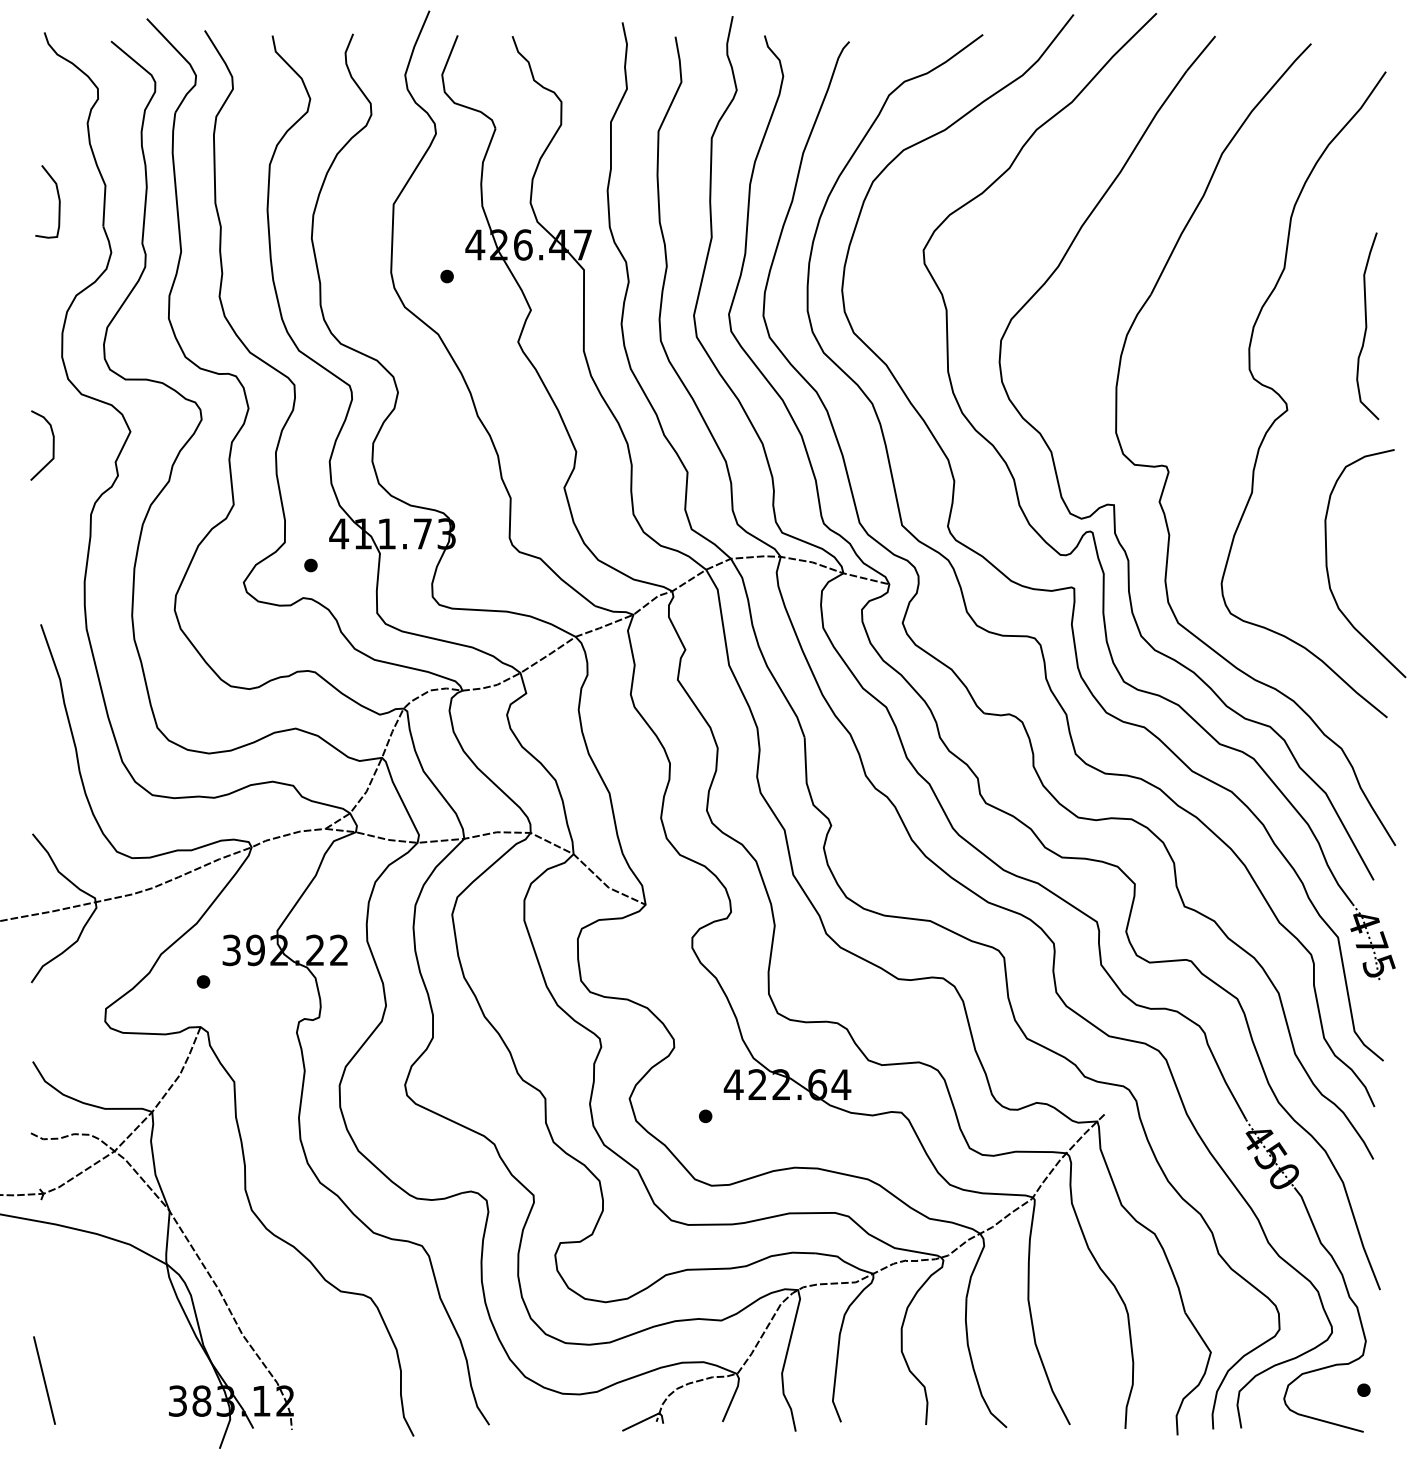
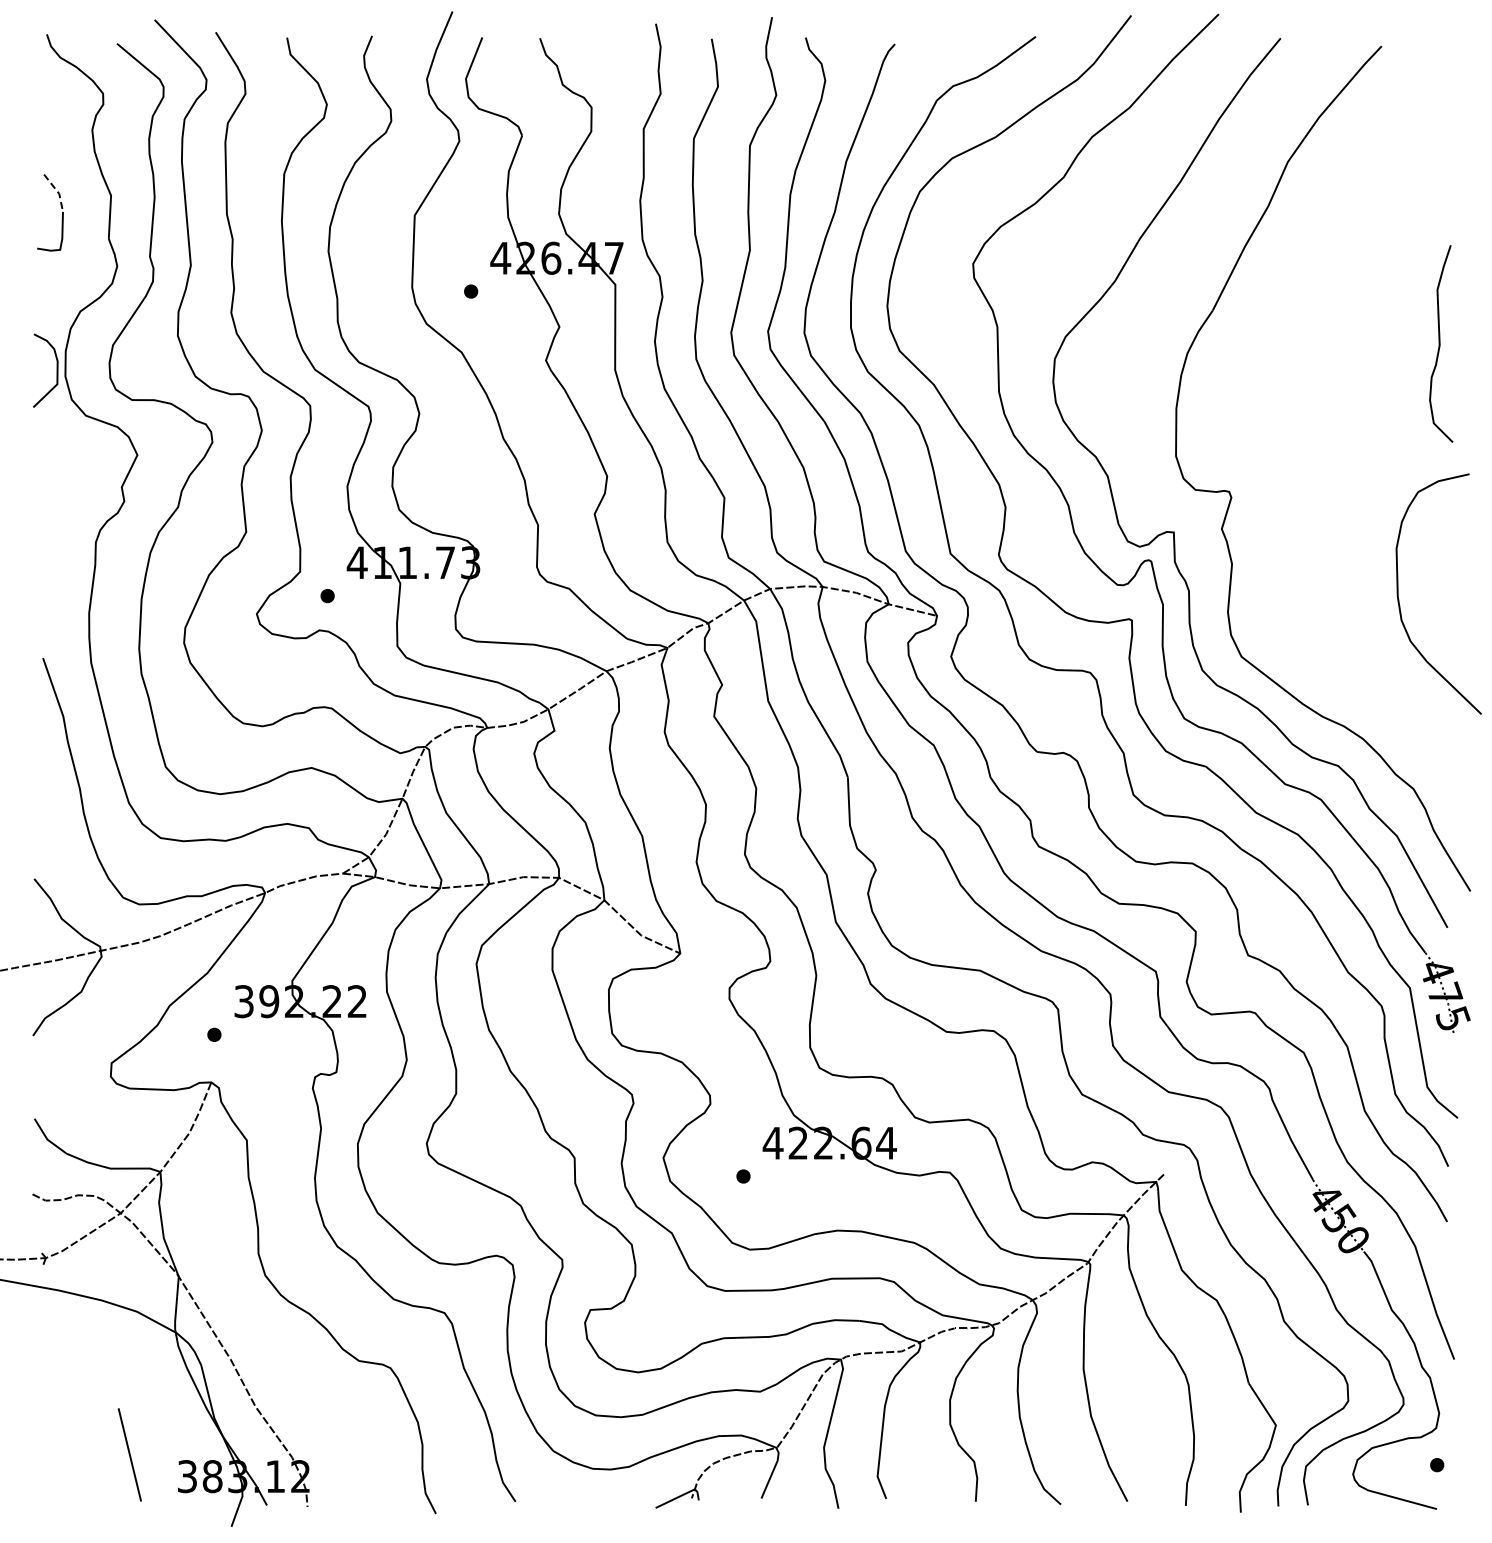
line: (55, 182) -> (58, 192), solid -> dashed
curve: (1287, 403) -> (1356, 425), removed
curve: (52, 445) -> (56, 370), moved
line: (44, 1380) -> (129, 1454), moved

